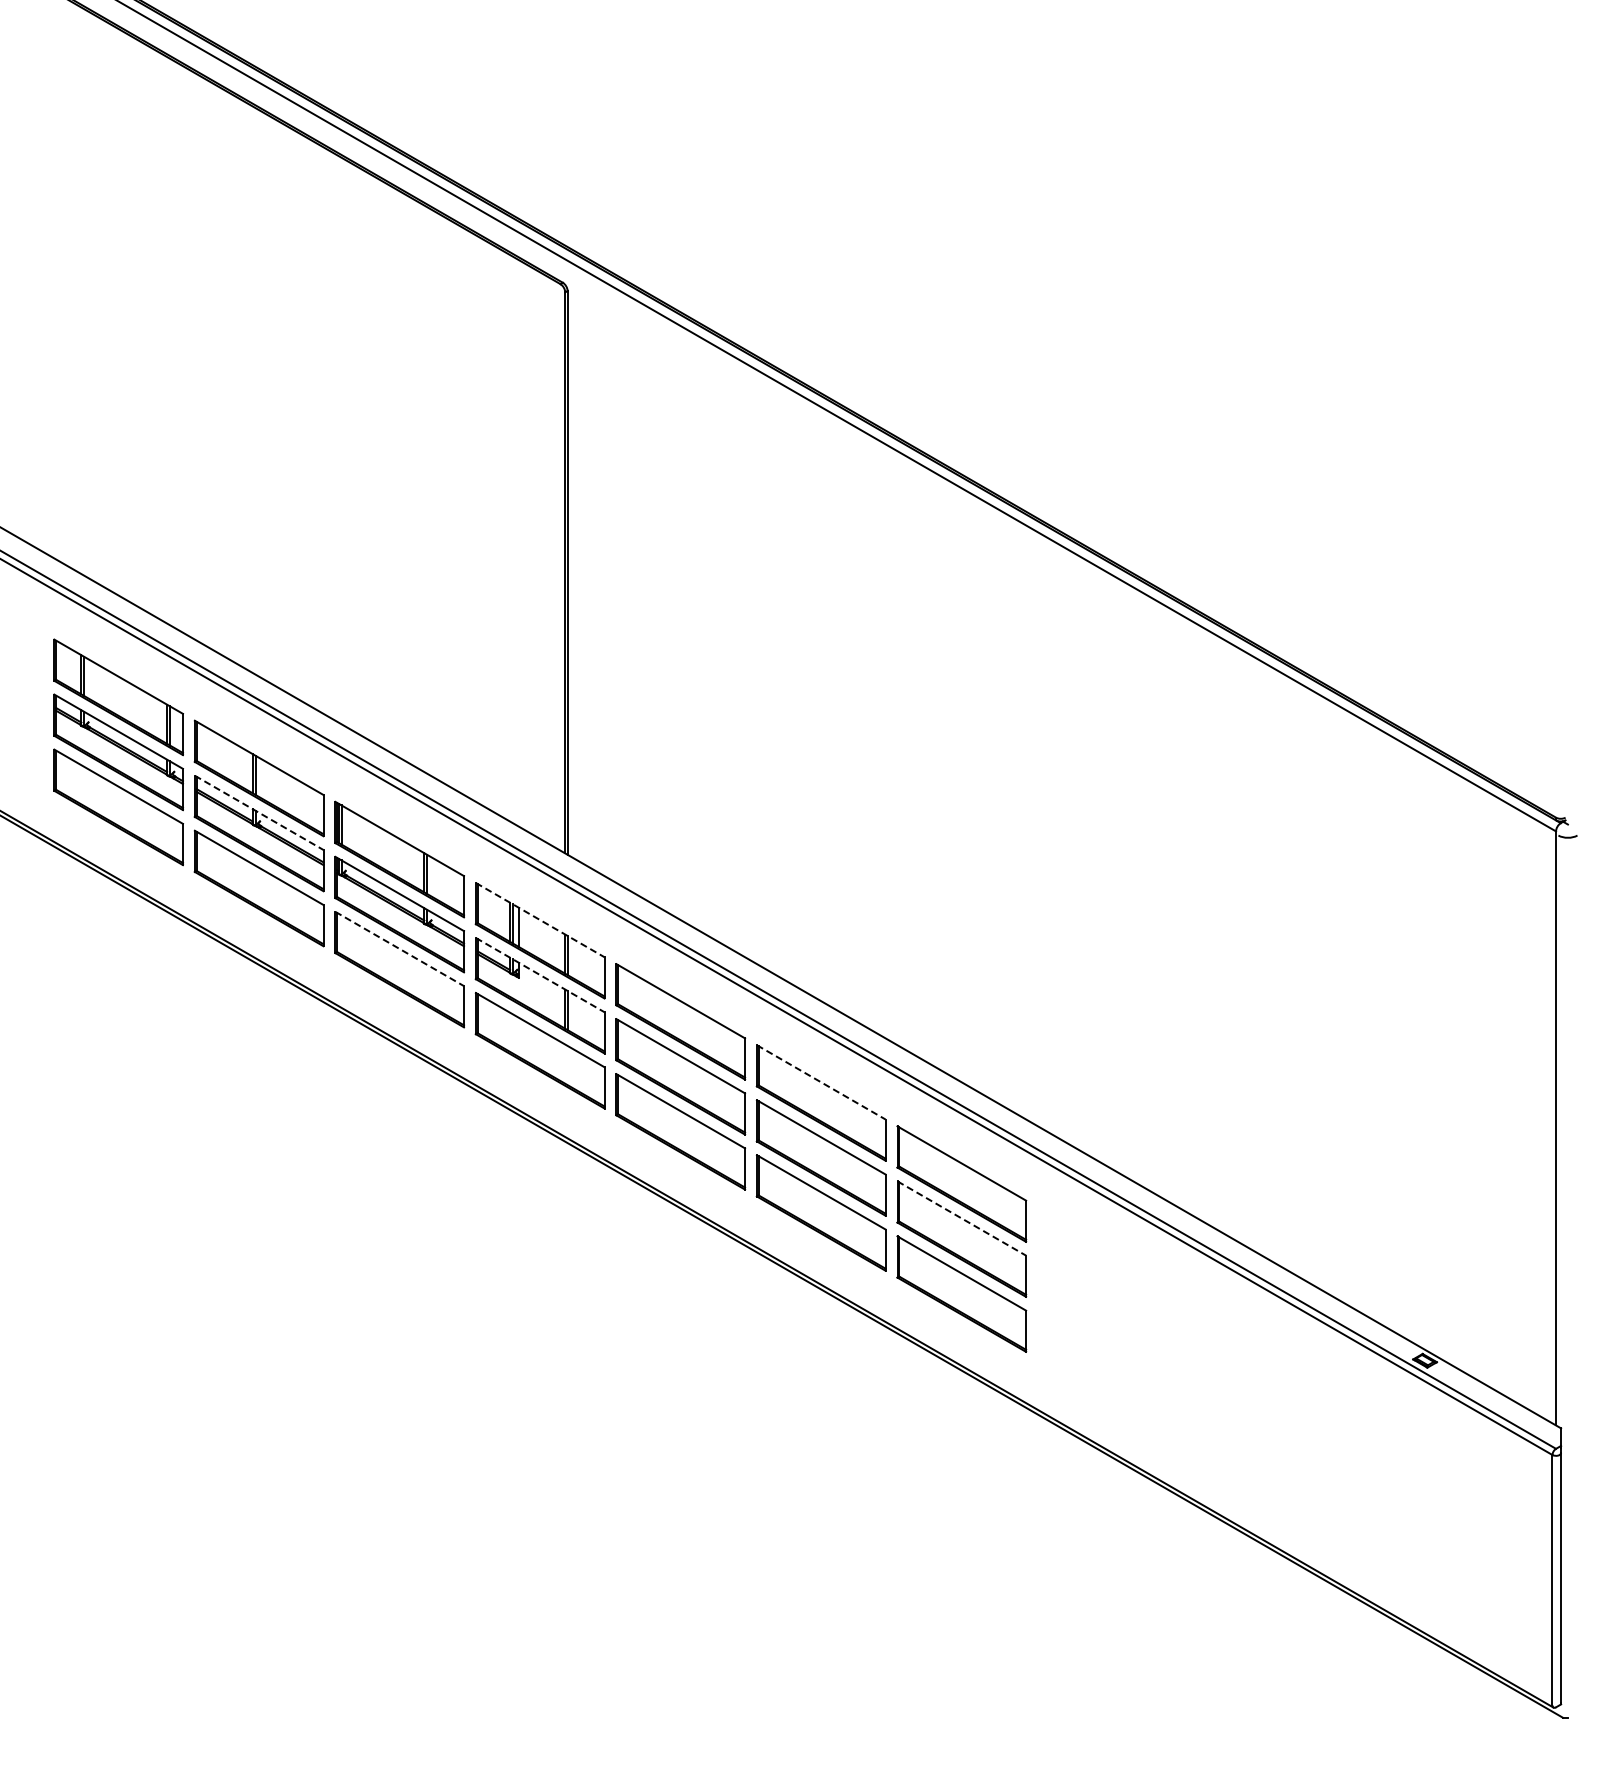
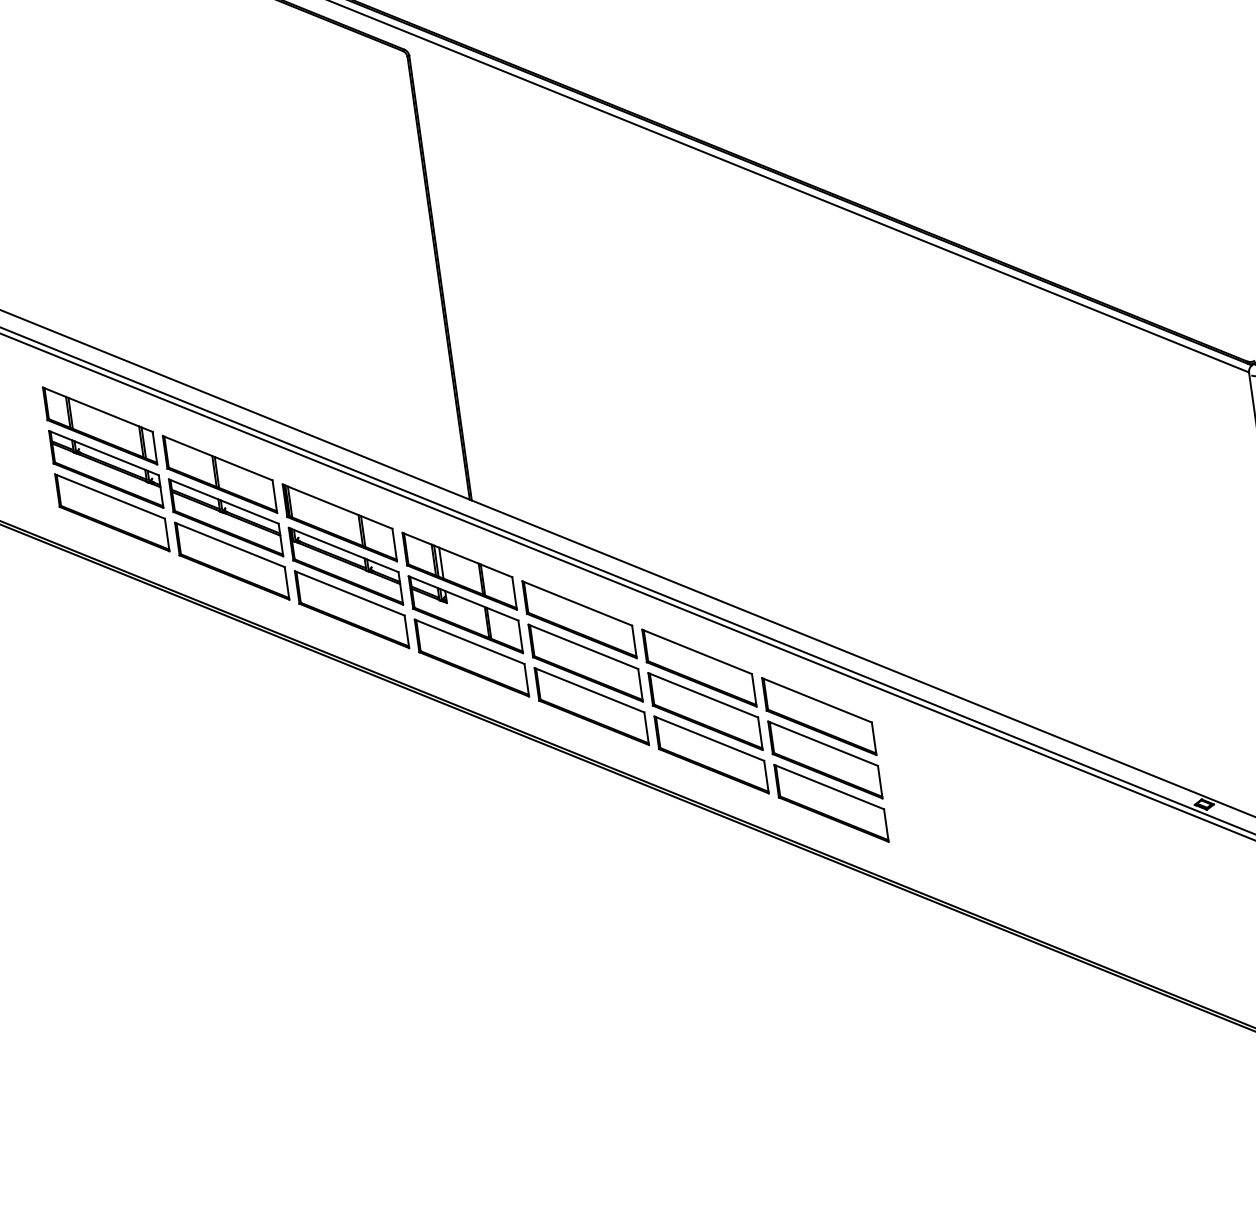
line: (259, 813) -> (224, 502), dashed -> solid
line: (540, 920) -> (457, 555), dashed -> solid
line: (400, 949) -> (350, 593), dashed -> solid
line: (540, 975) -> (463, 598), dashed -> solid
line: (821, 1082) -> (697, 651), dashed -> solid
line: (962, 1218) -> (823, 743), dashed -> solid

